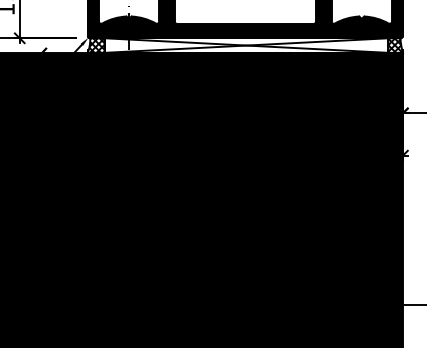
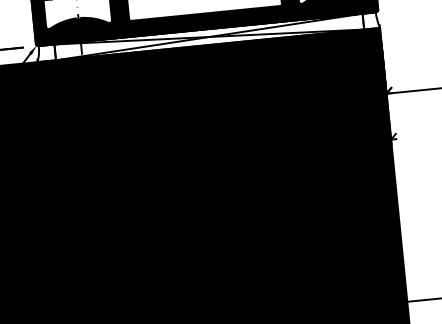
hatch: (95, 45) -> (45, 53), removed
hatch: (395, 45) -> (371, 20), removed

